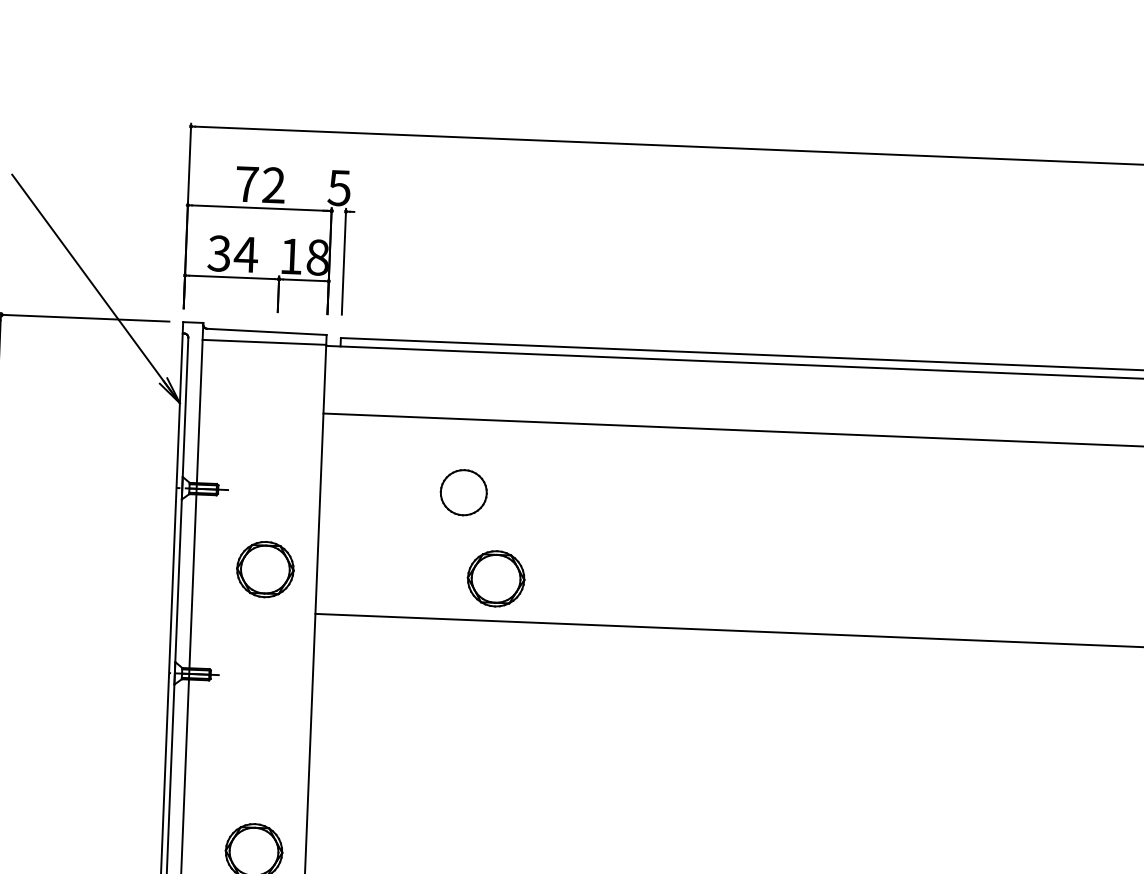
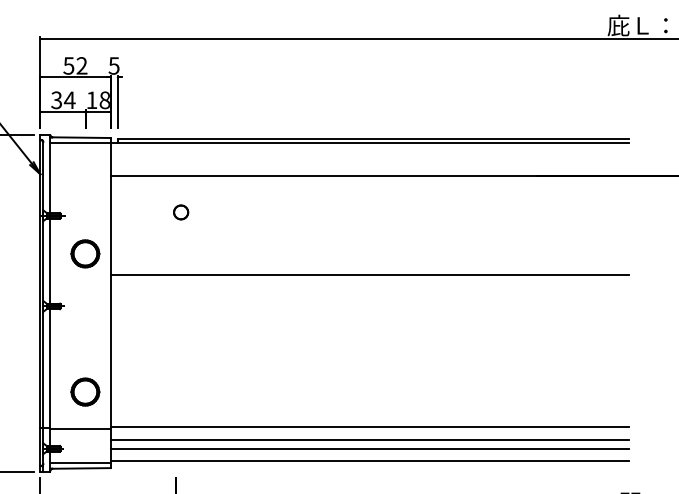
text: (246, 183) -> (68, 65), 72 -> 52
part: (464, 492) -> (181, 212), size x0.62
part: (496, 578) -> (198, 253), removed

